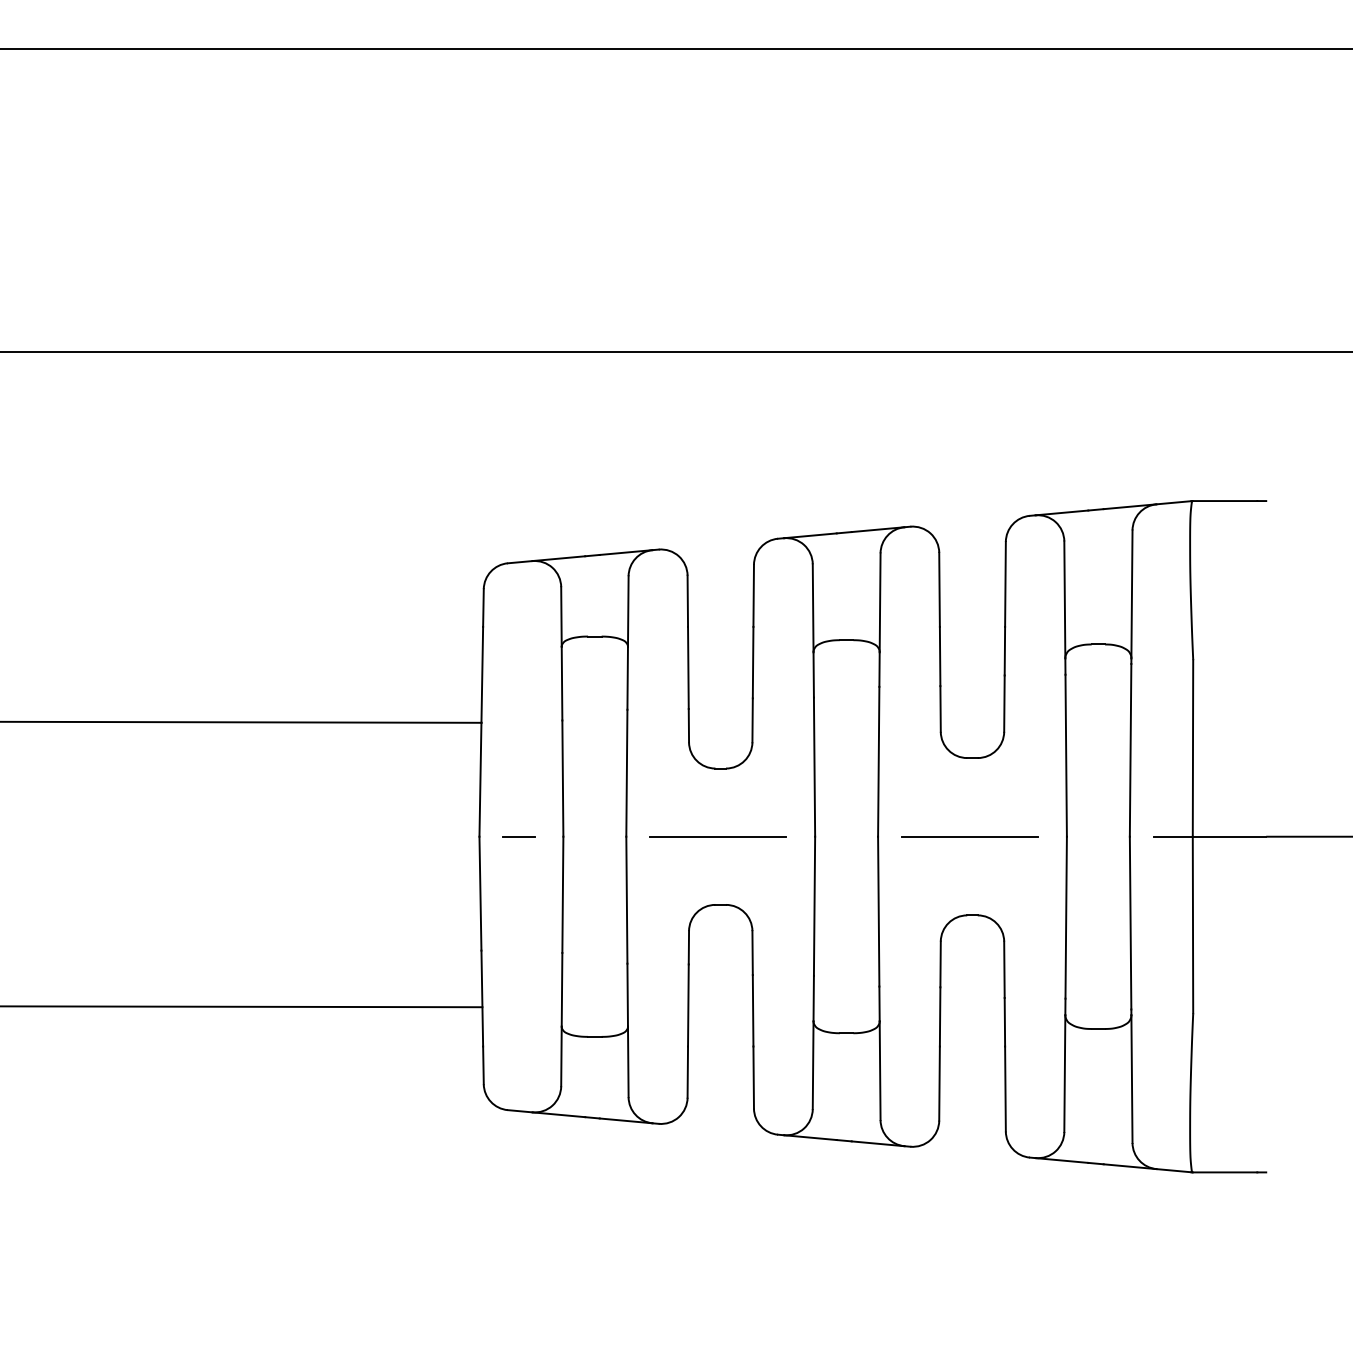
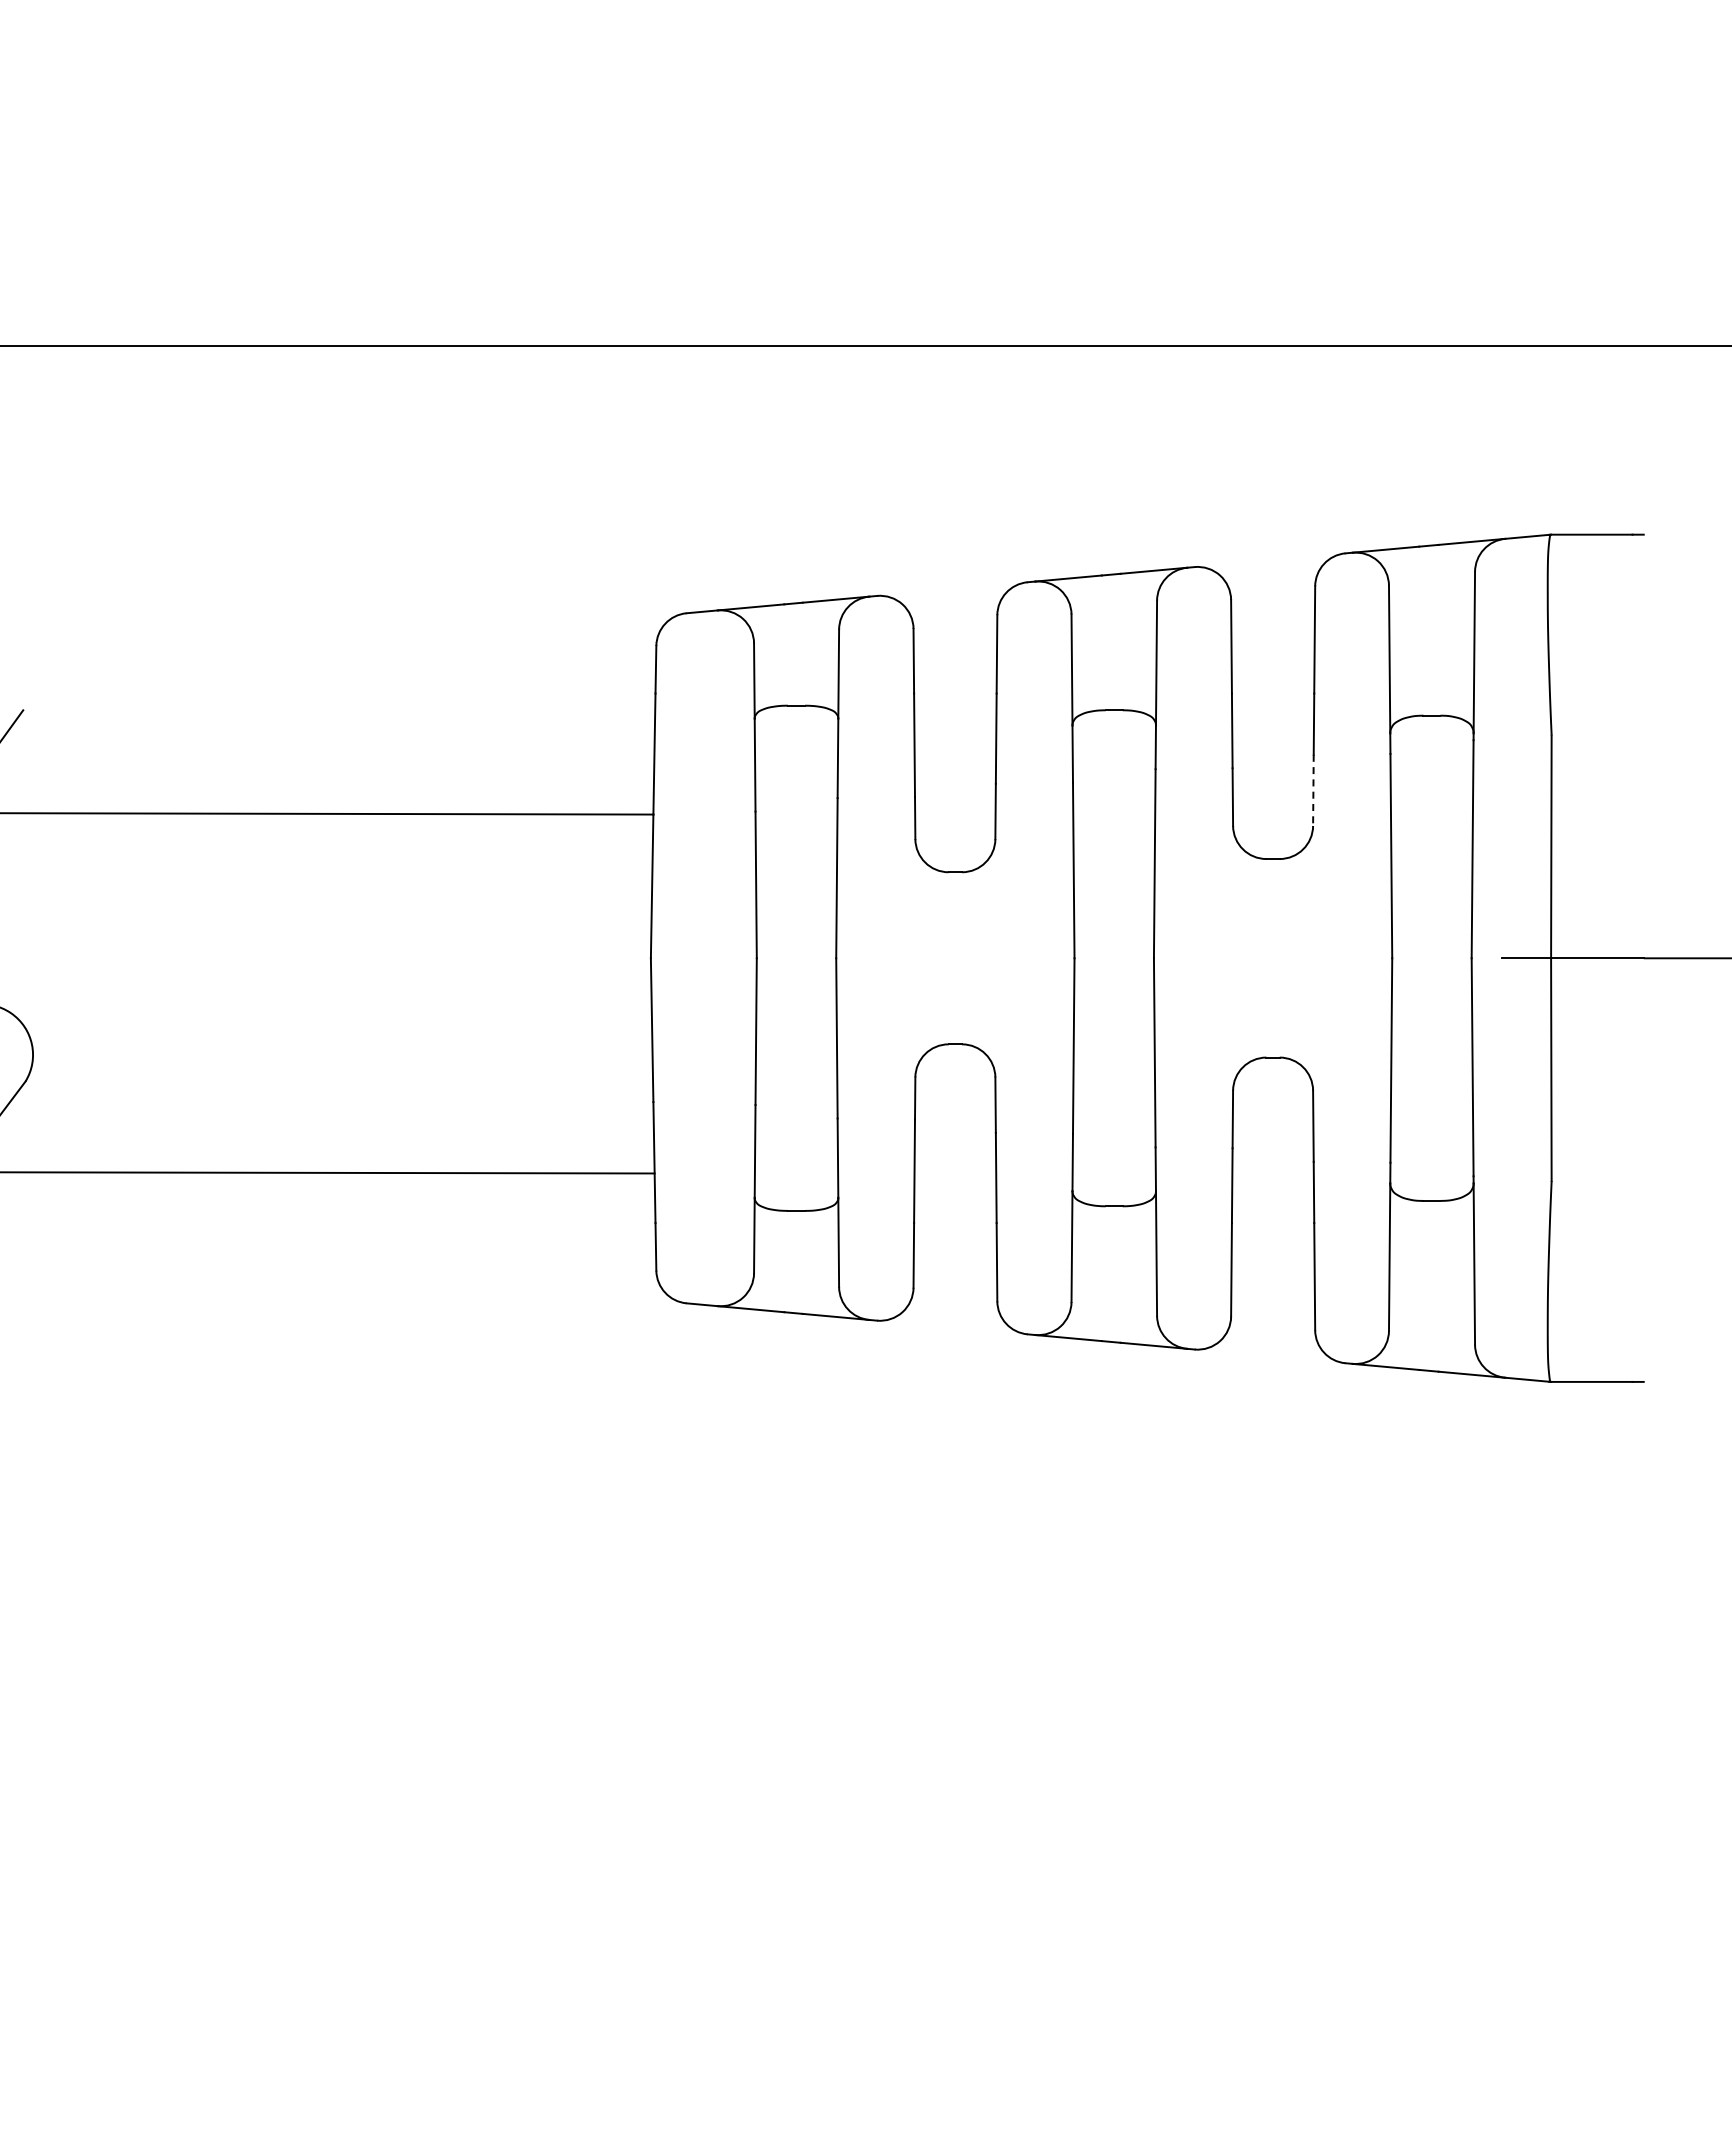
line: (1004, 703) -> (1313, 790), solid -> dashed
line: (518, 836) -> (700, 958), removed
line: (718, 836) -> (952, 957), removed
line: (969, 836) -> (1269, 957), removed

